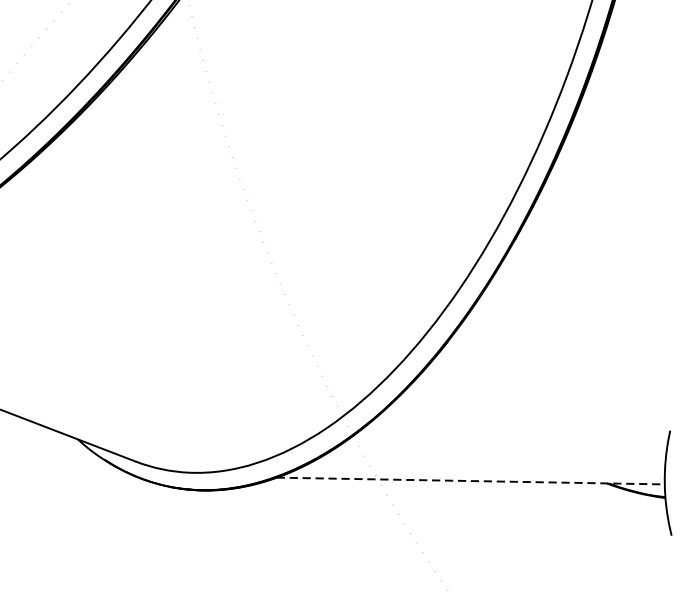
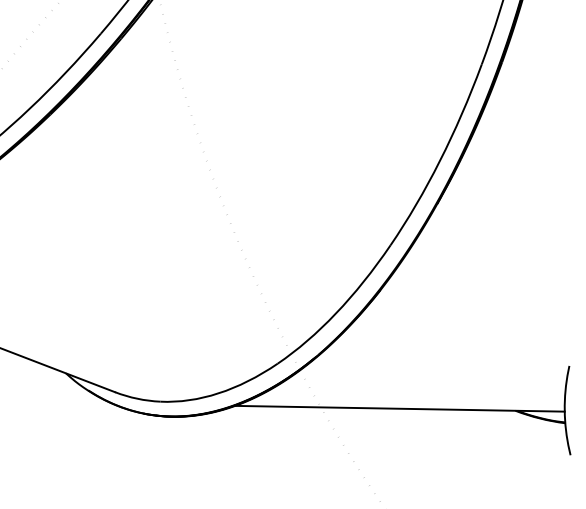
line: (470, 480) -> (399, 408), dashed -> solid

